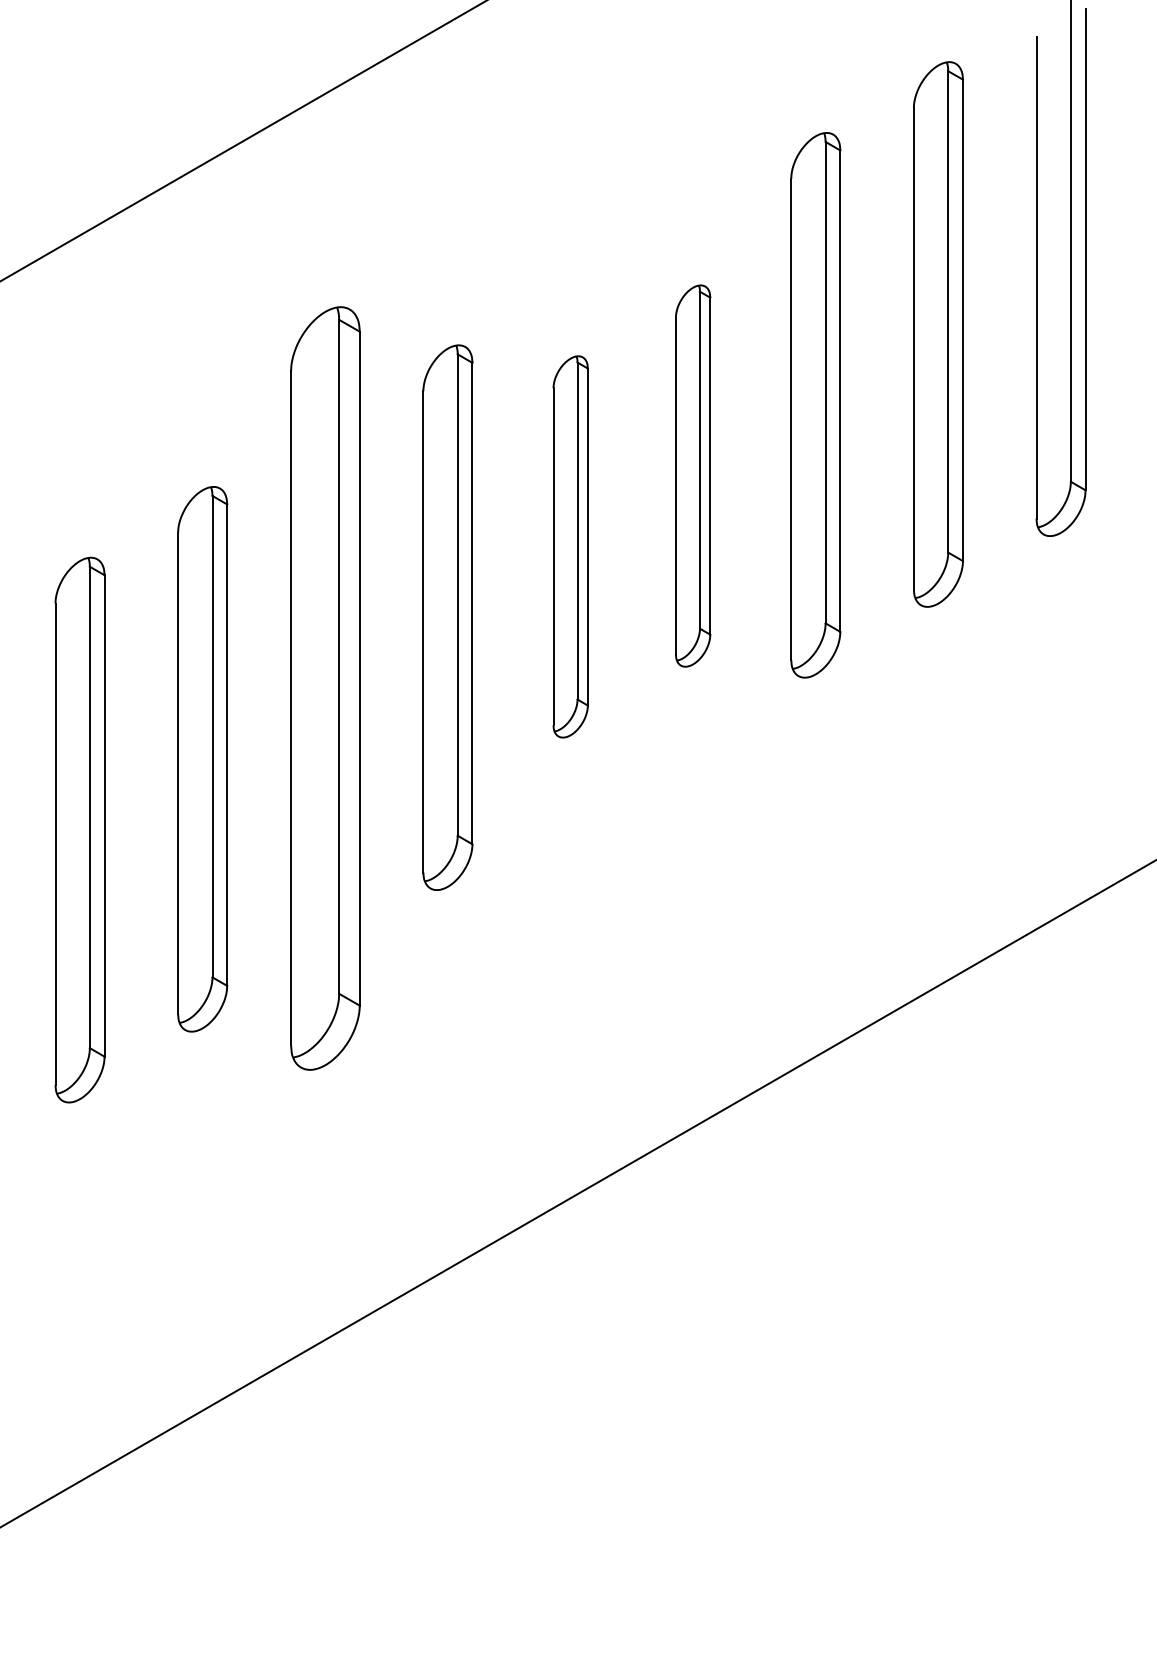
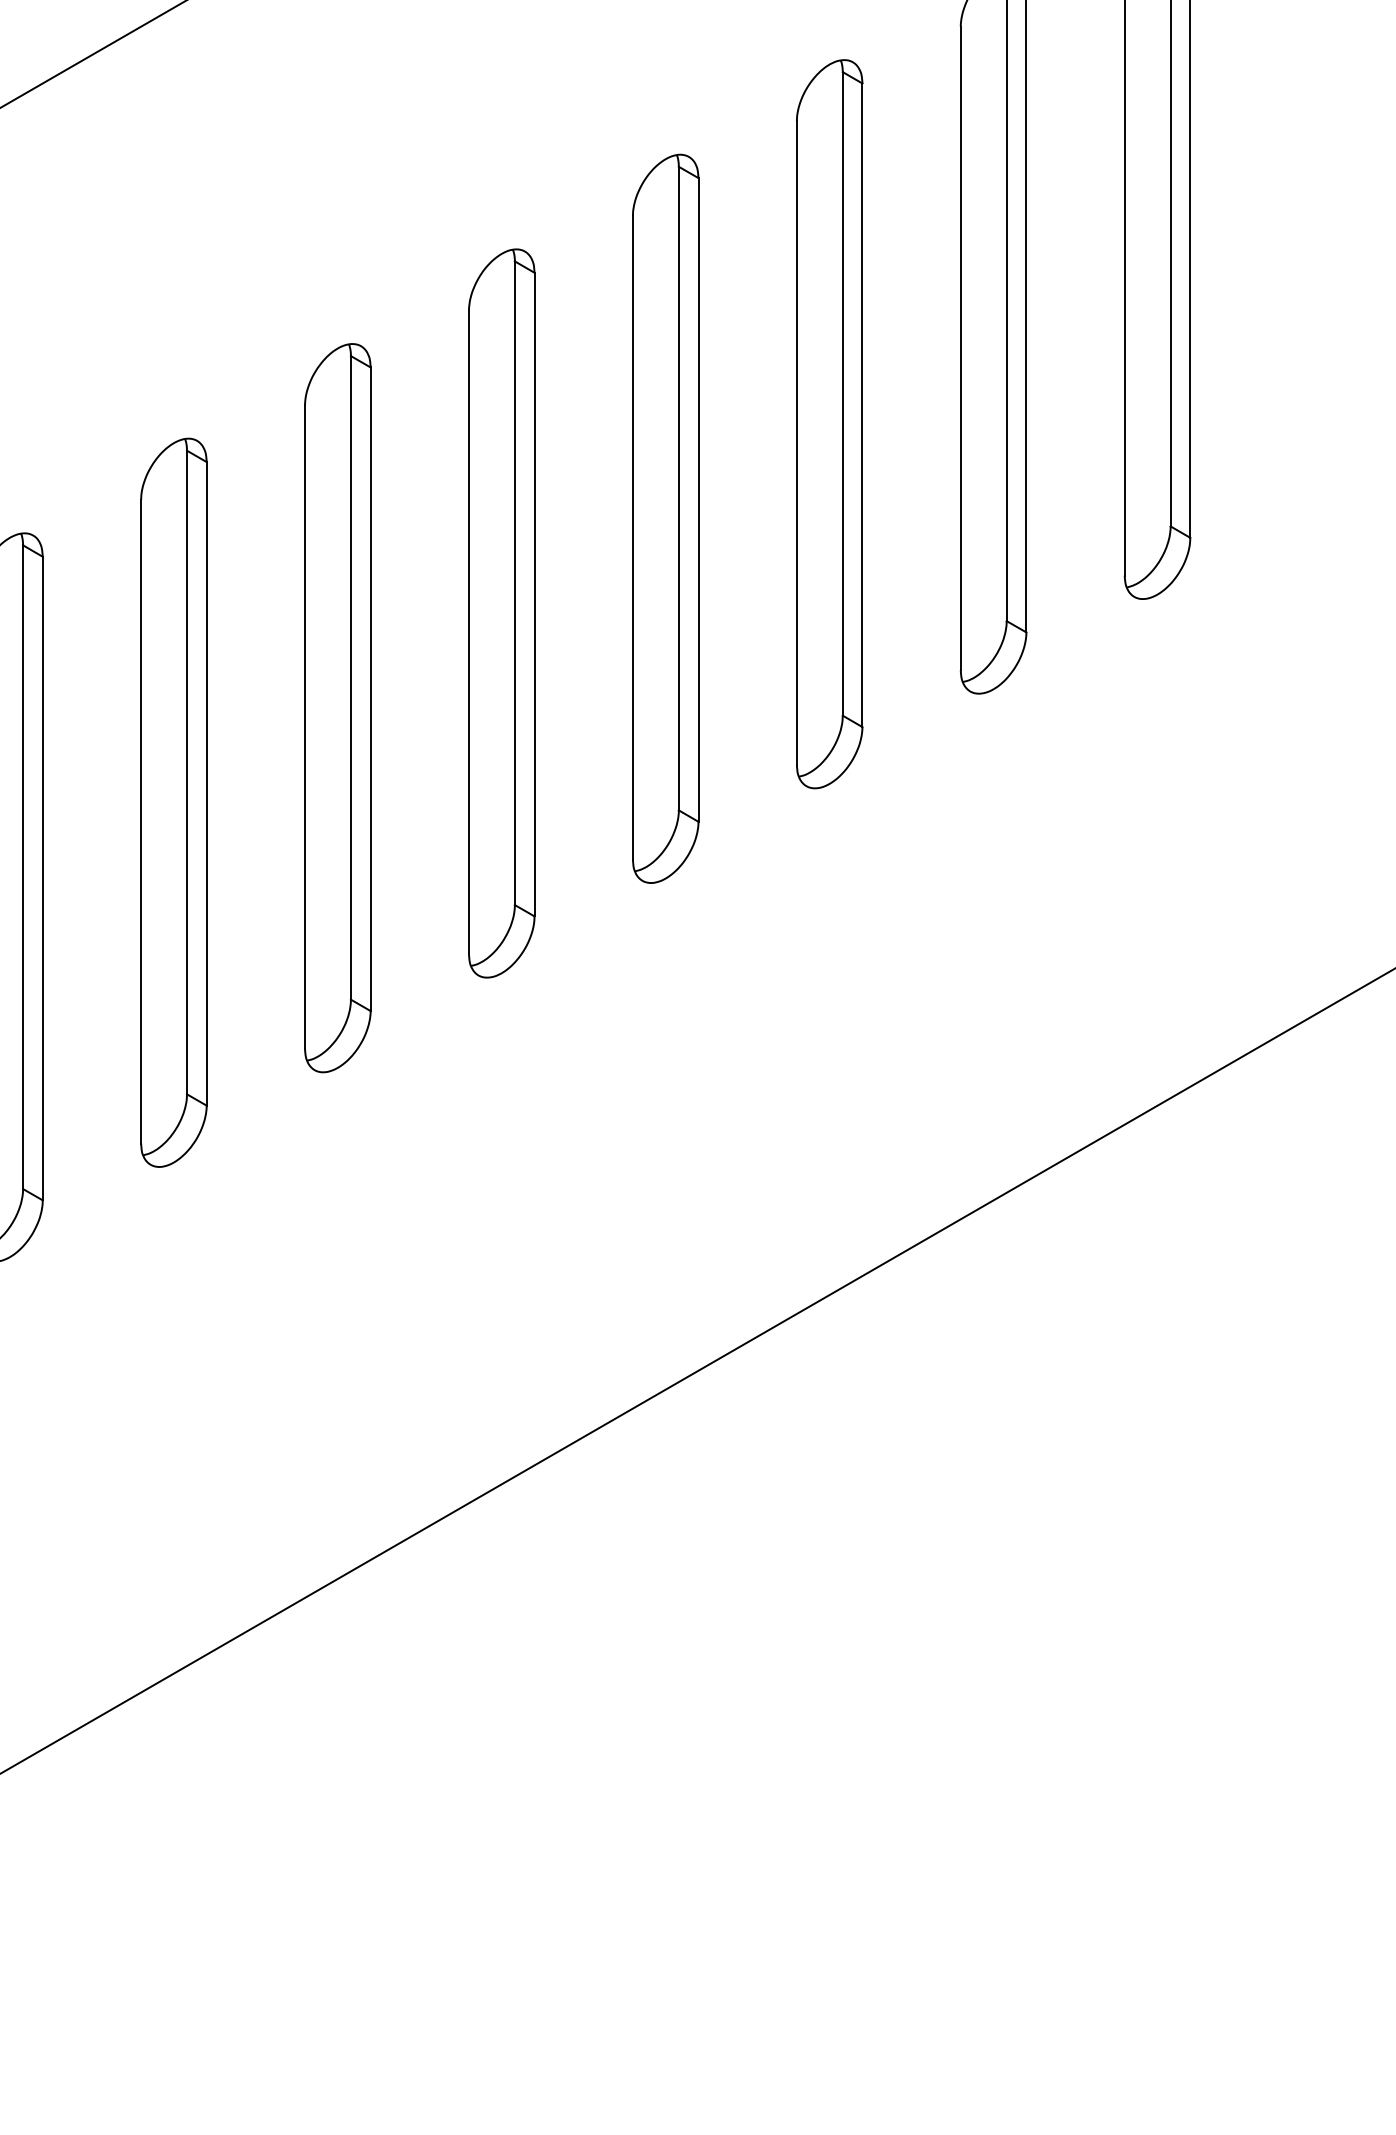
part: (692, 475) -> (664, 518), size x1.43
part: (570, 546) -> (501, 612), size x1.43
part: (324, 688) -> (172, 802), size x0.71

